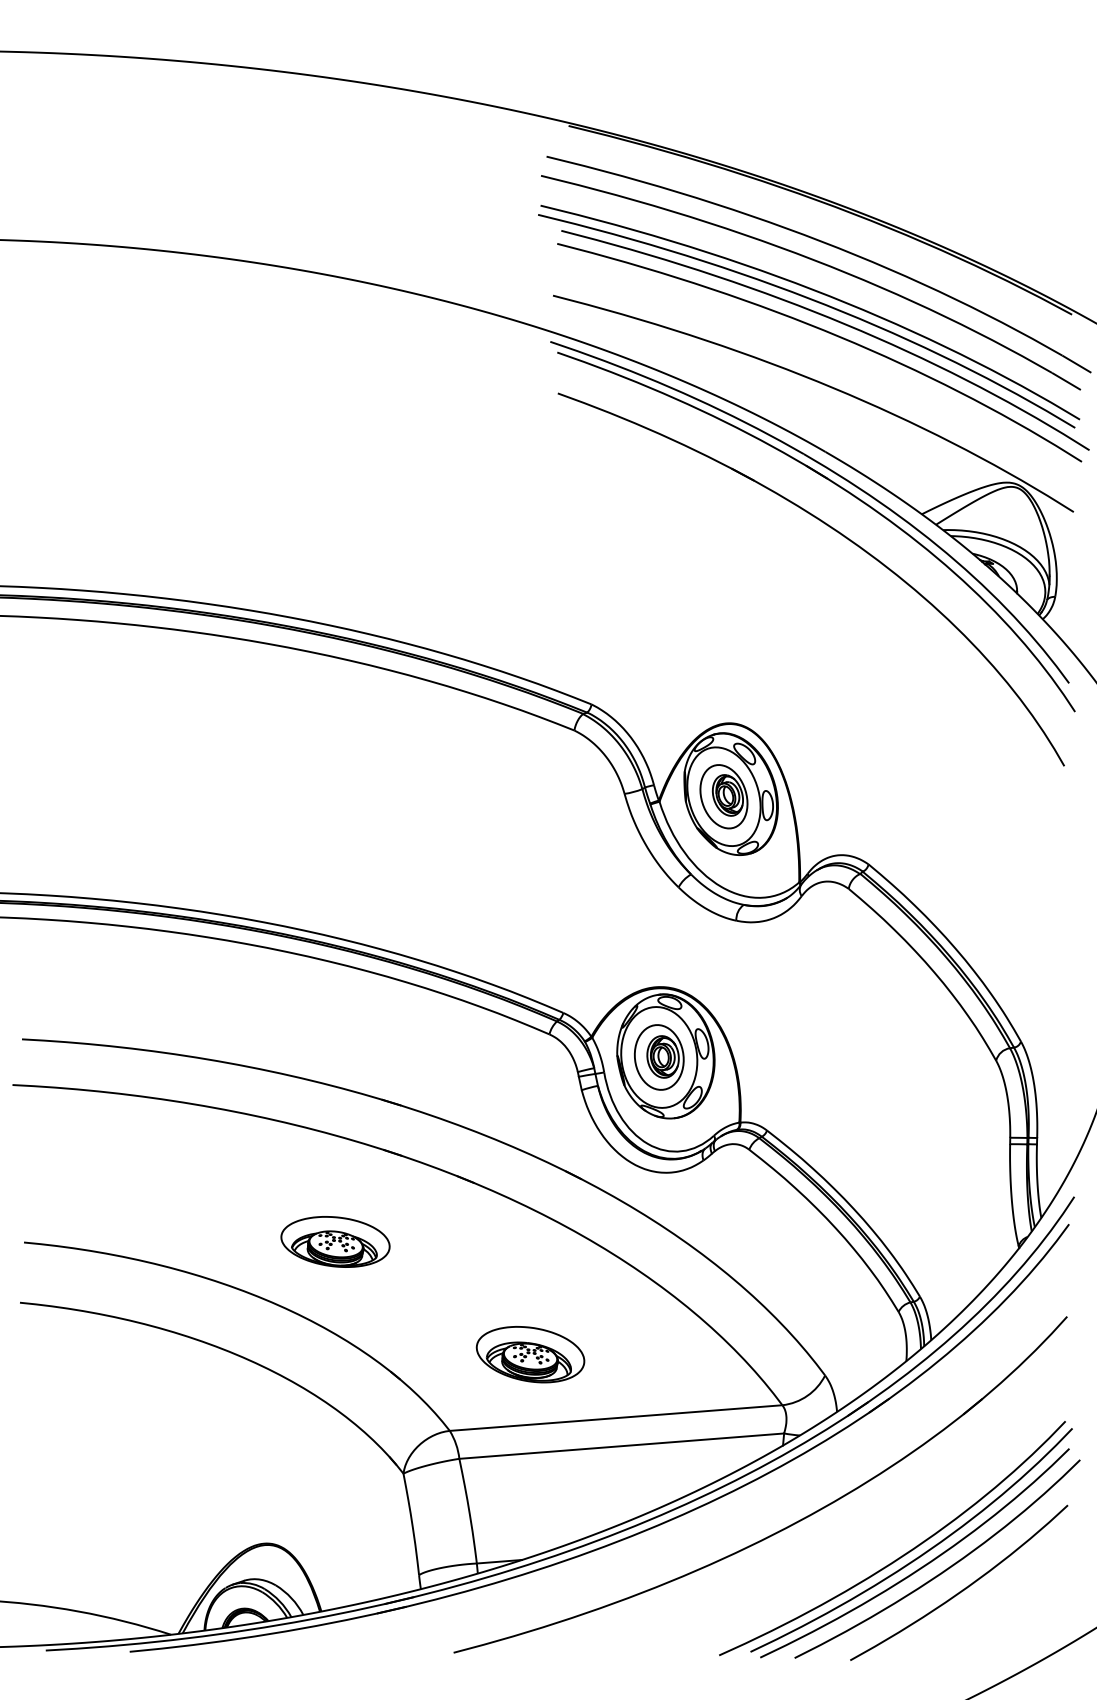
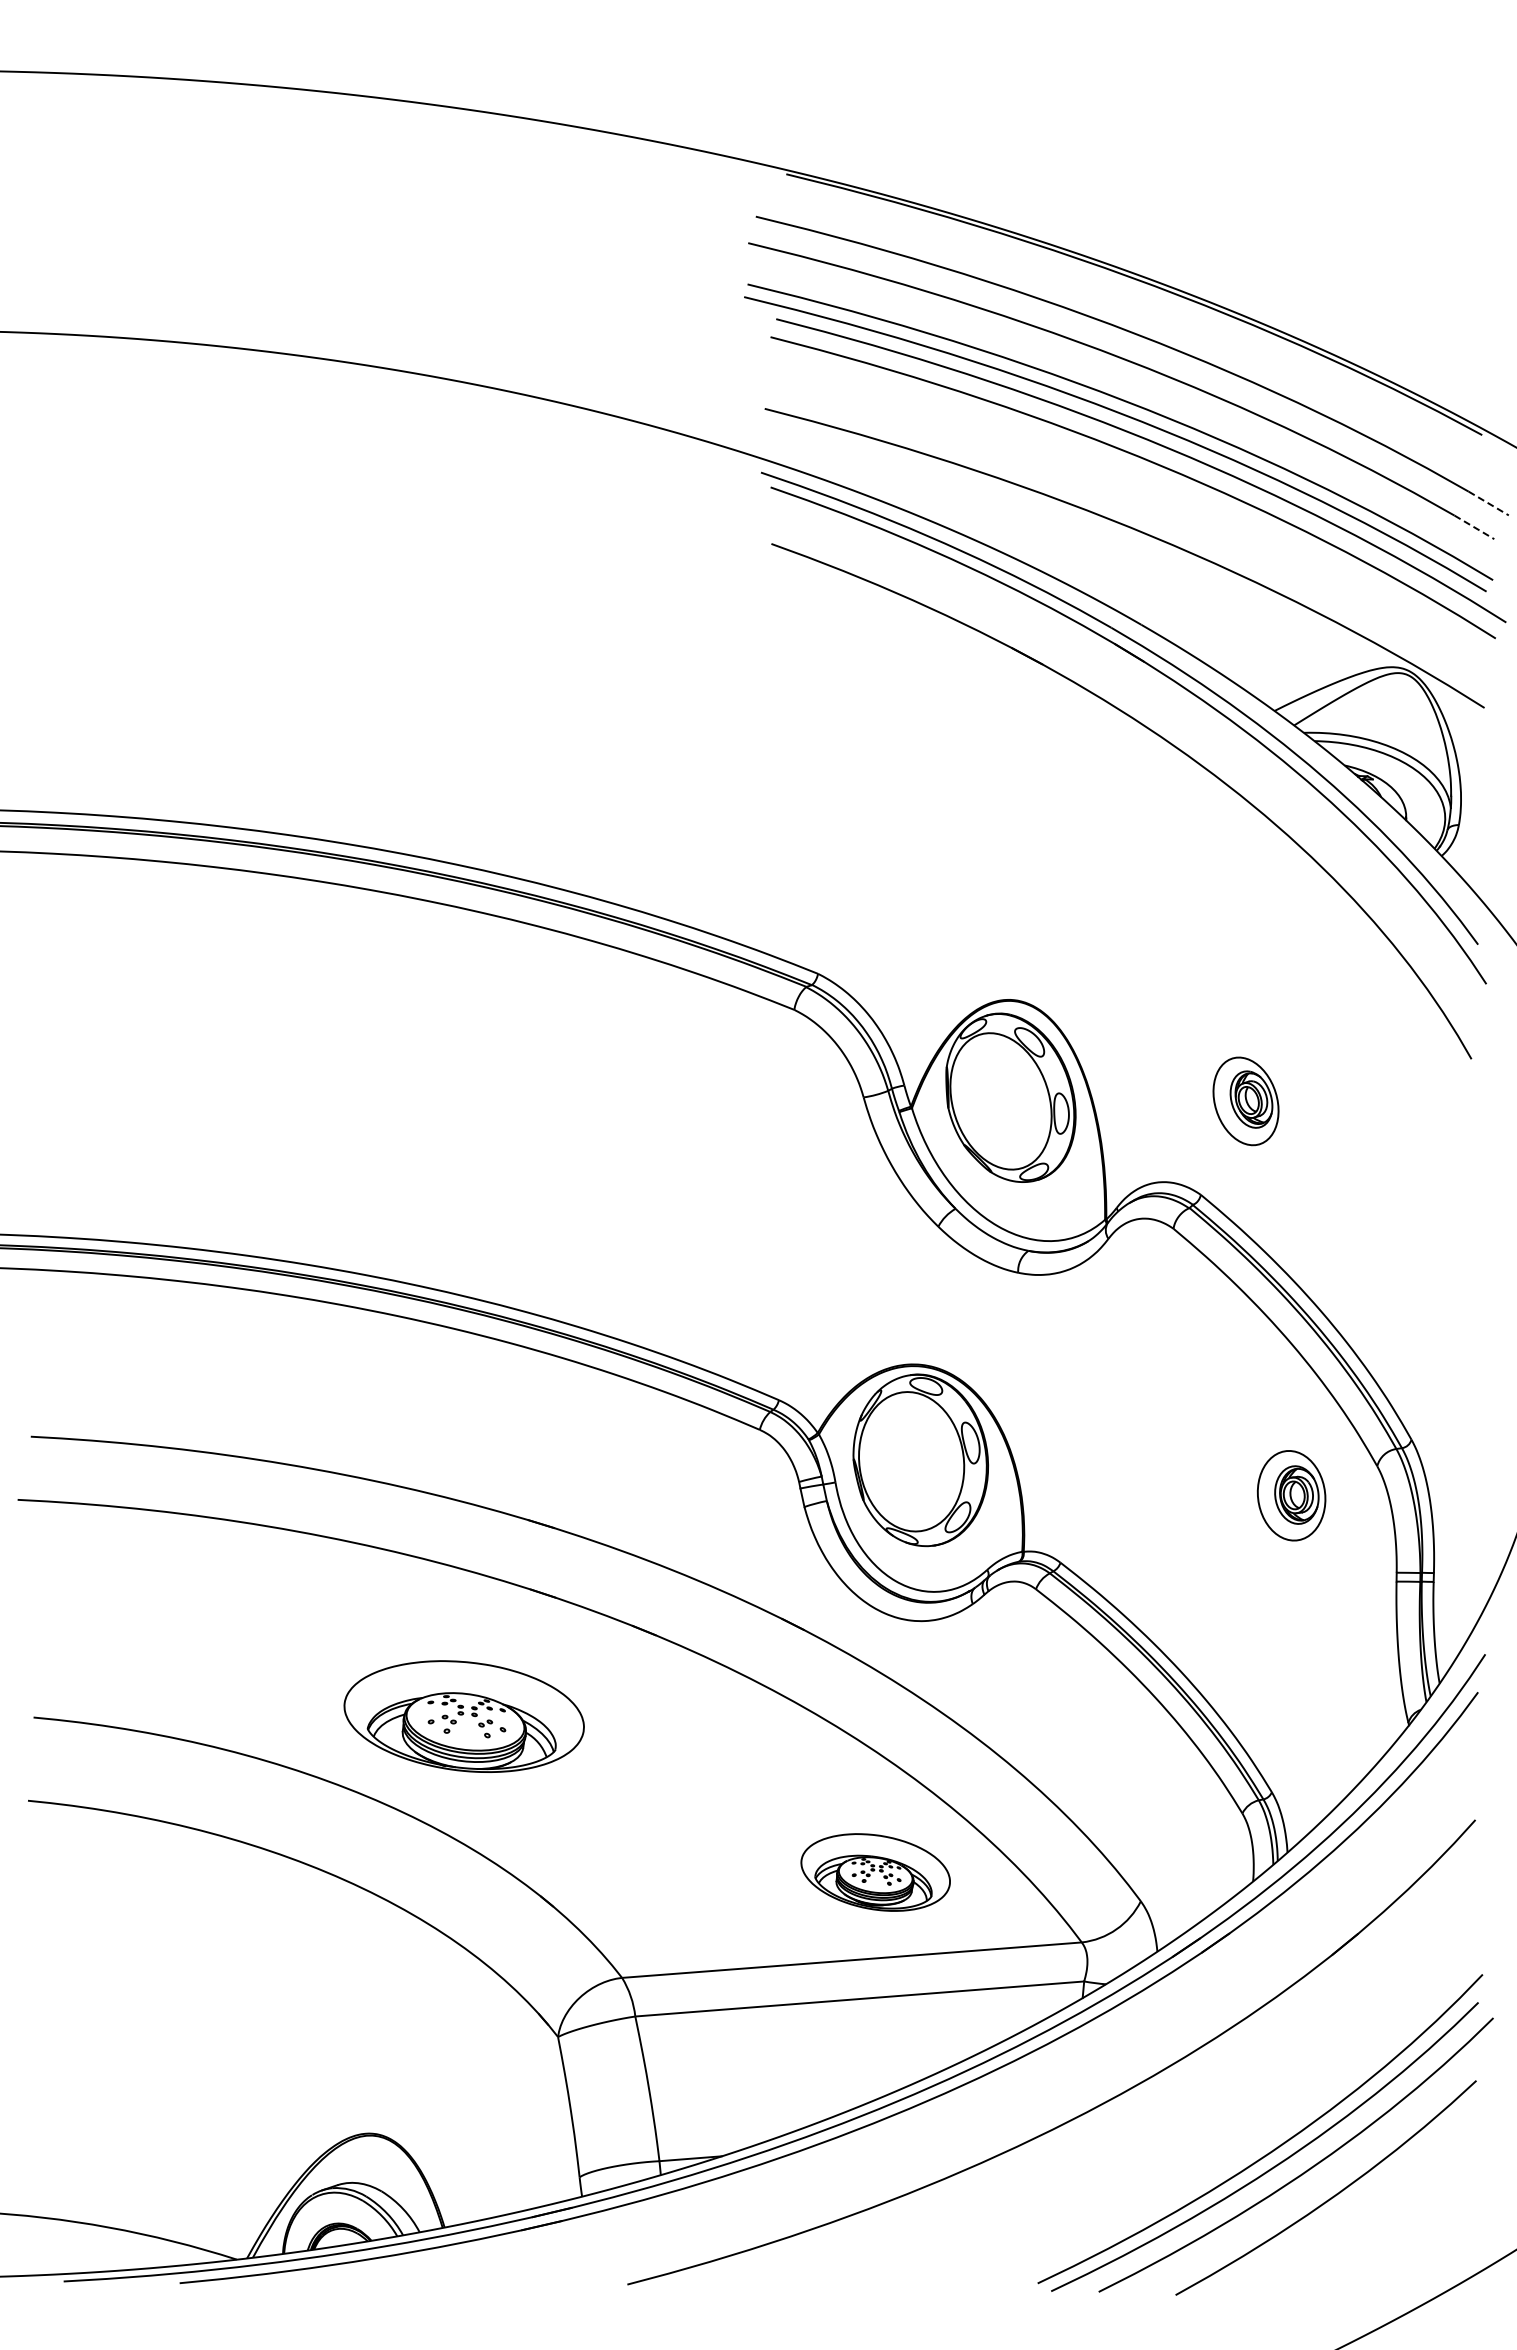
line: (1077, 364) -> (1489, 503), solid -> dashed
line: (1066, 381) -> (1474, 527), solid -> dashed
part: (723, 796) -> (1245, 1101), moved
part: (659, 1057) -> (1291, 1495), moved
part: (335, 1241) -> (463, 1716), size x1.6
part: (530, 1354) -> (875, 1872), moved
curve: (901, 1555) -> (1246, 2150), removed

